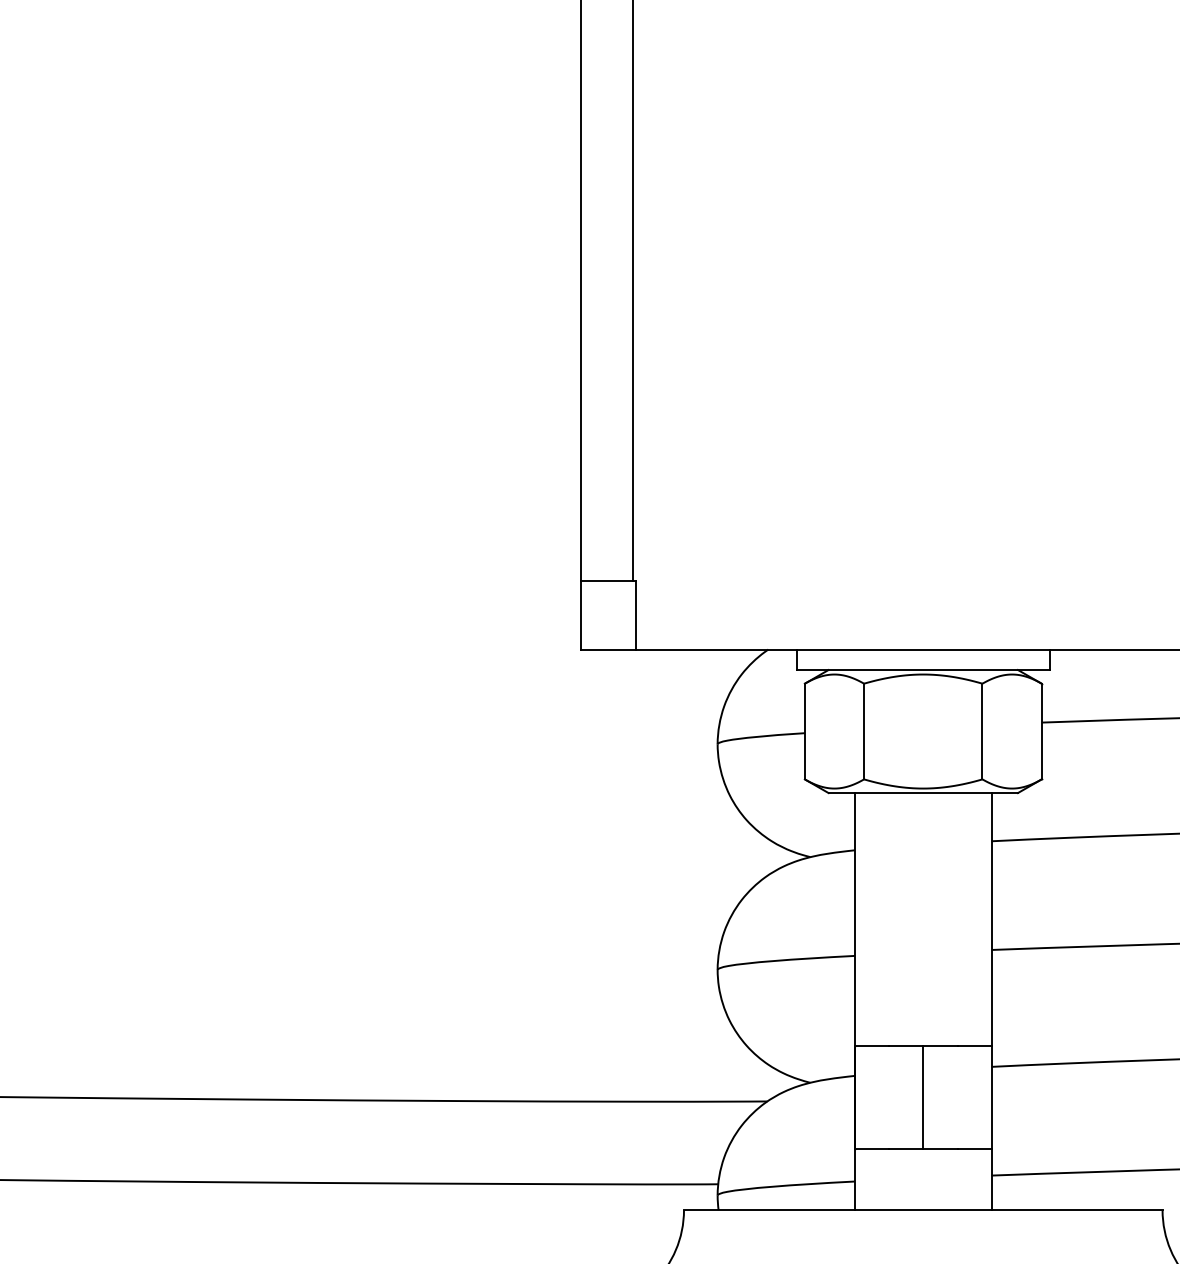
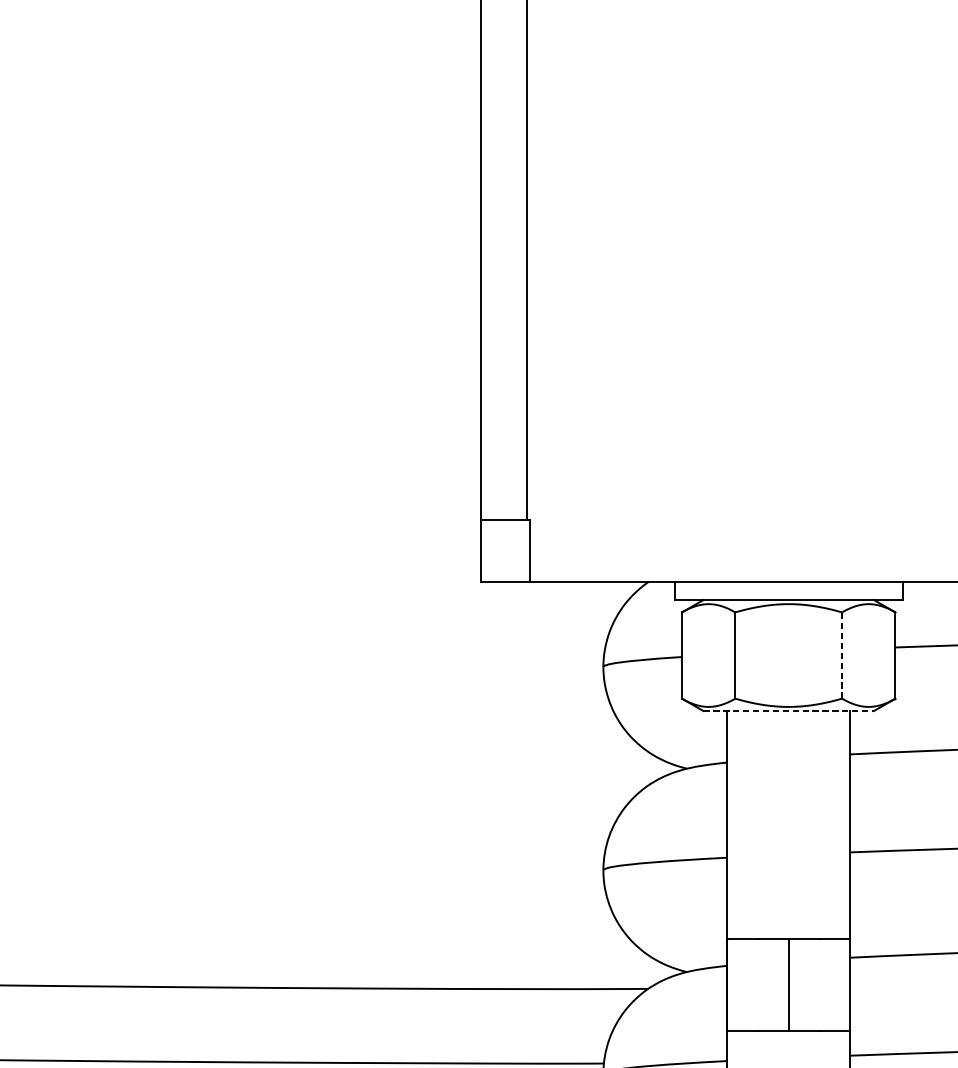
line: (982, 731) -> (842, 655), solid -> dashed
line: (923, 793) -> (788, 711), solid -> dashed

